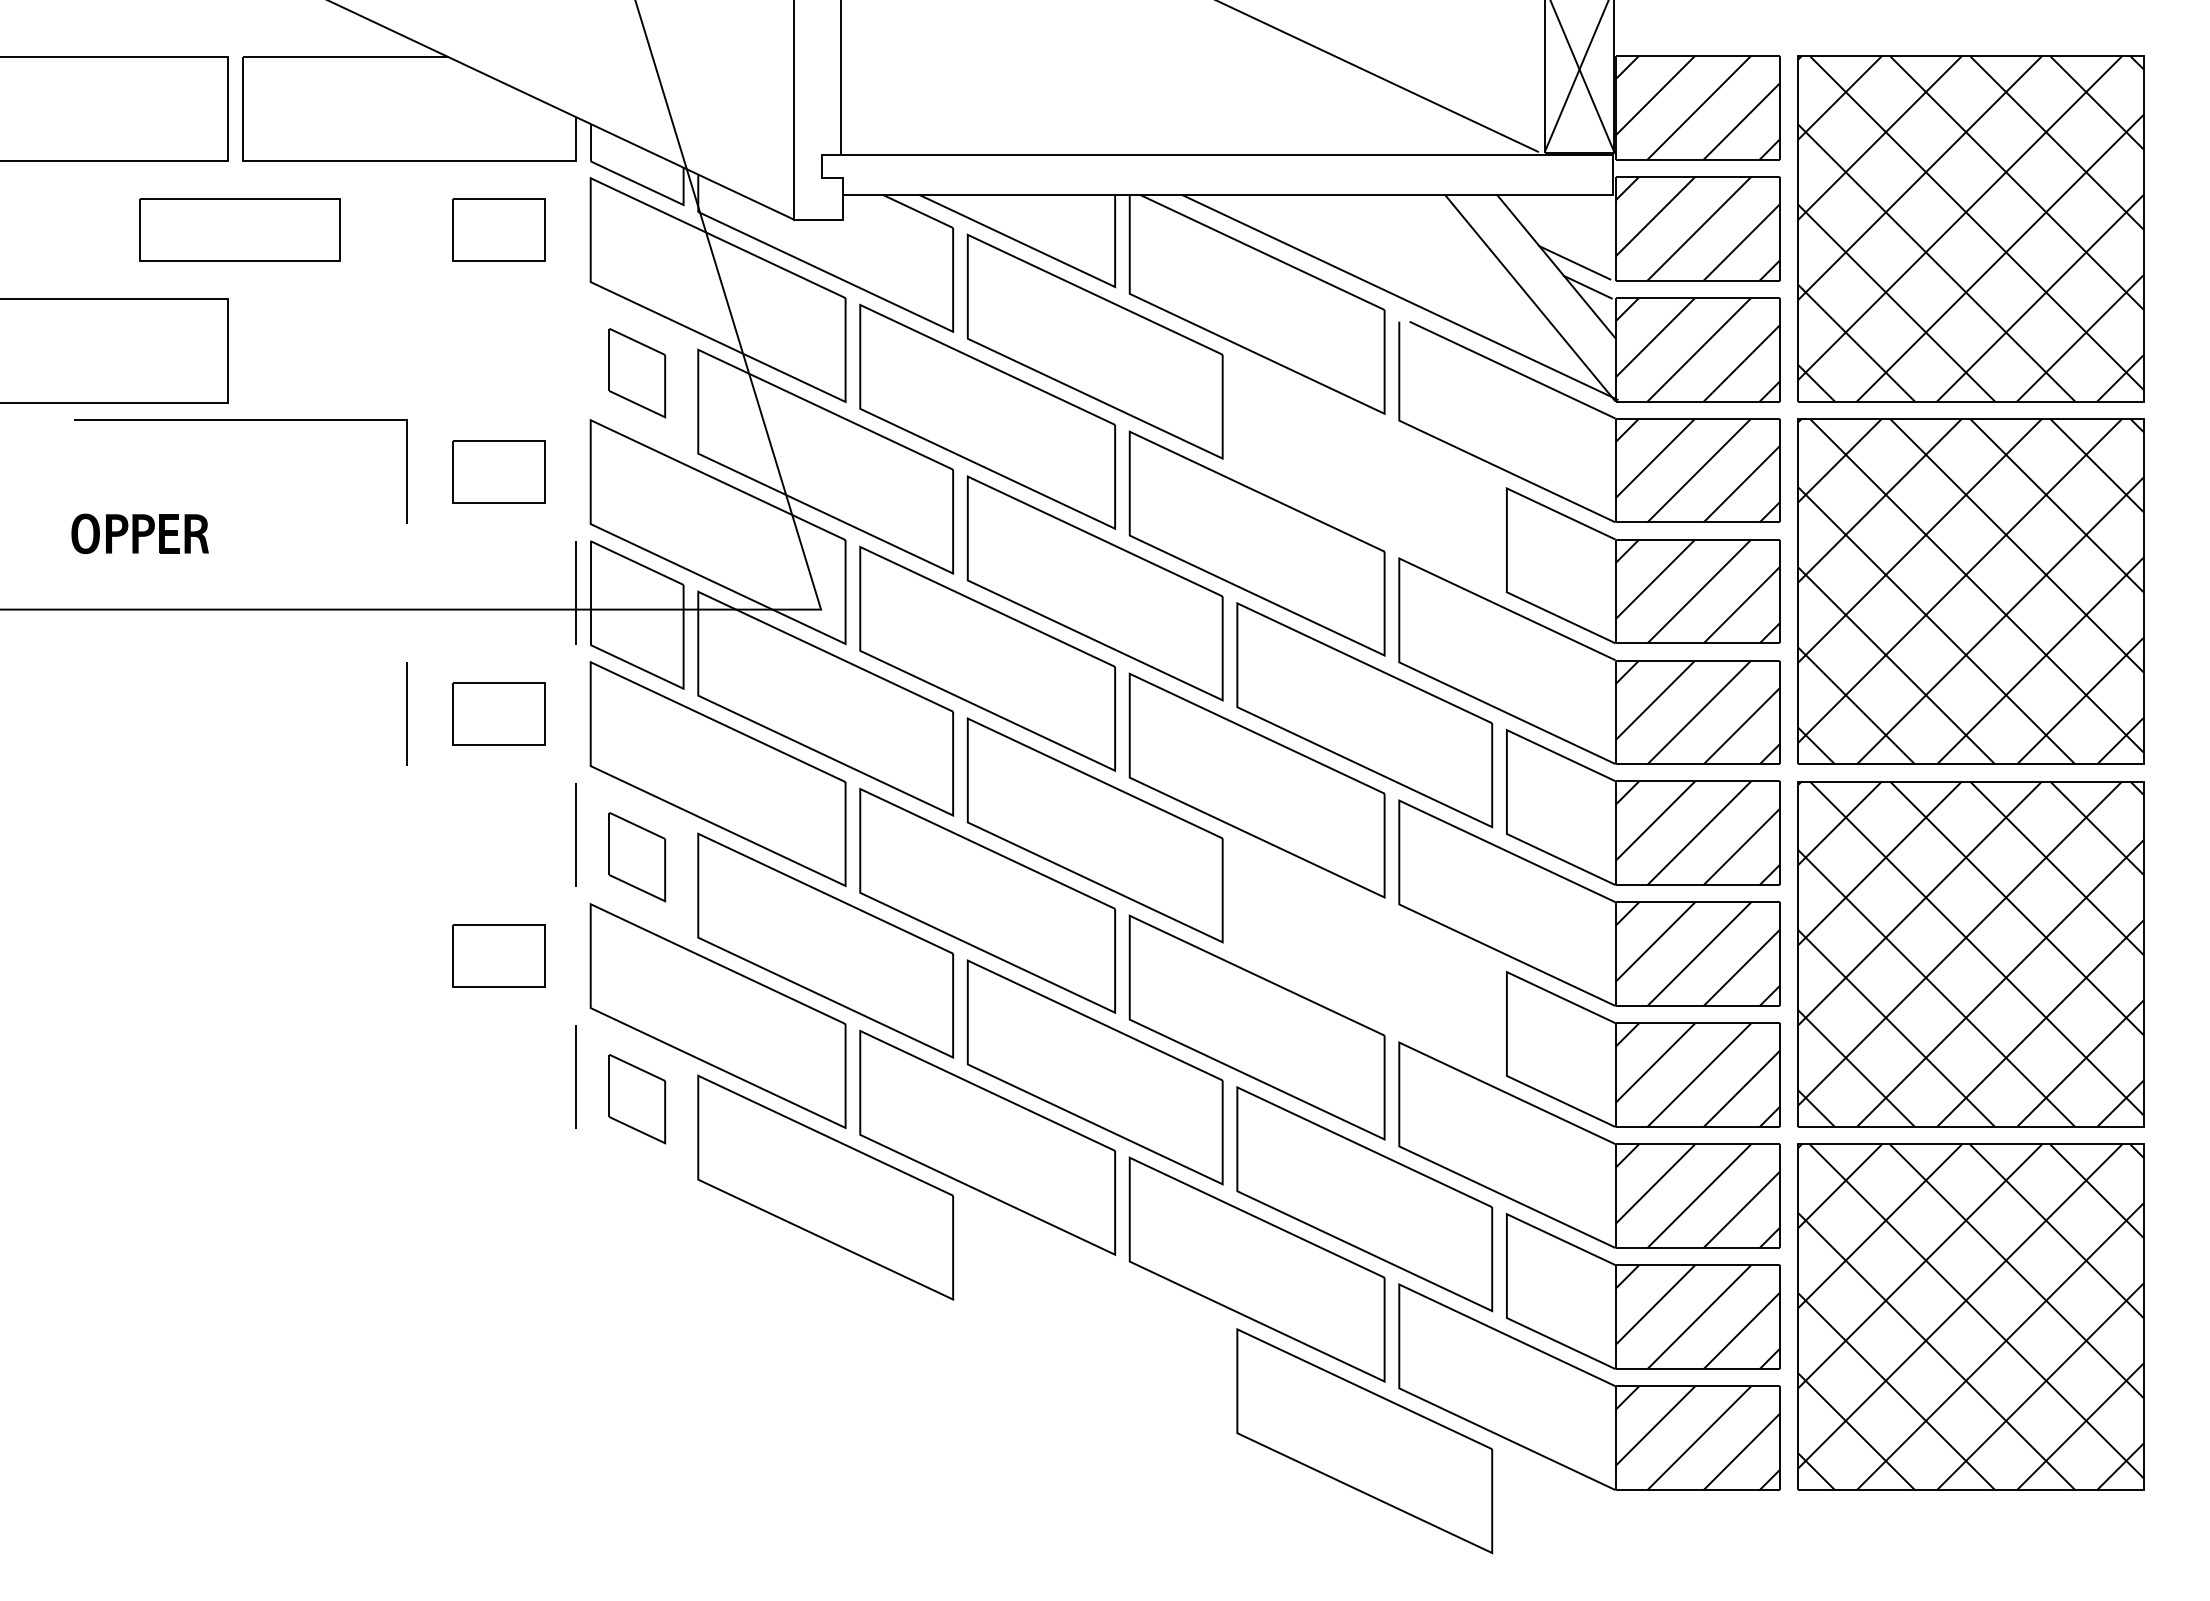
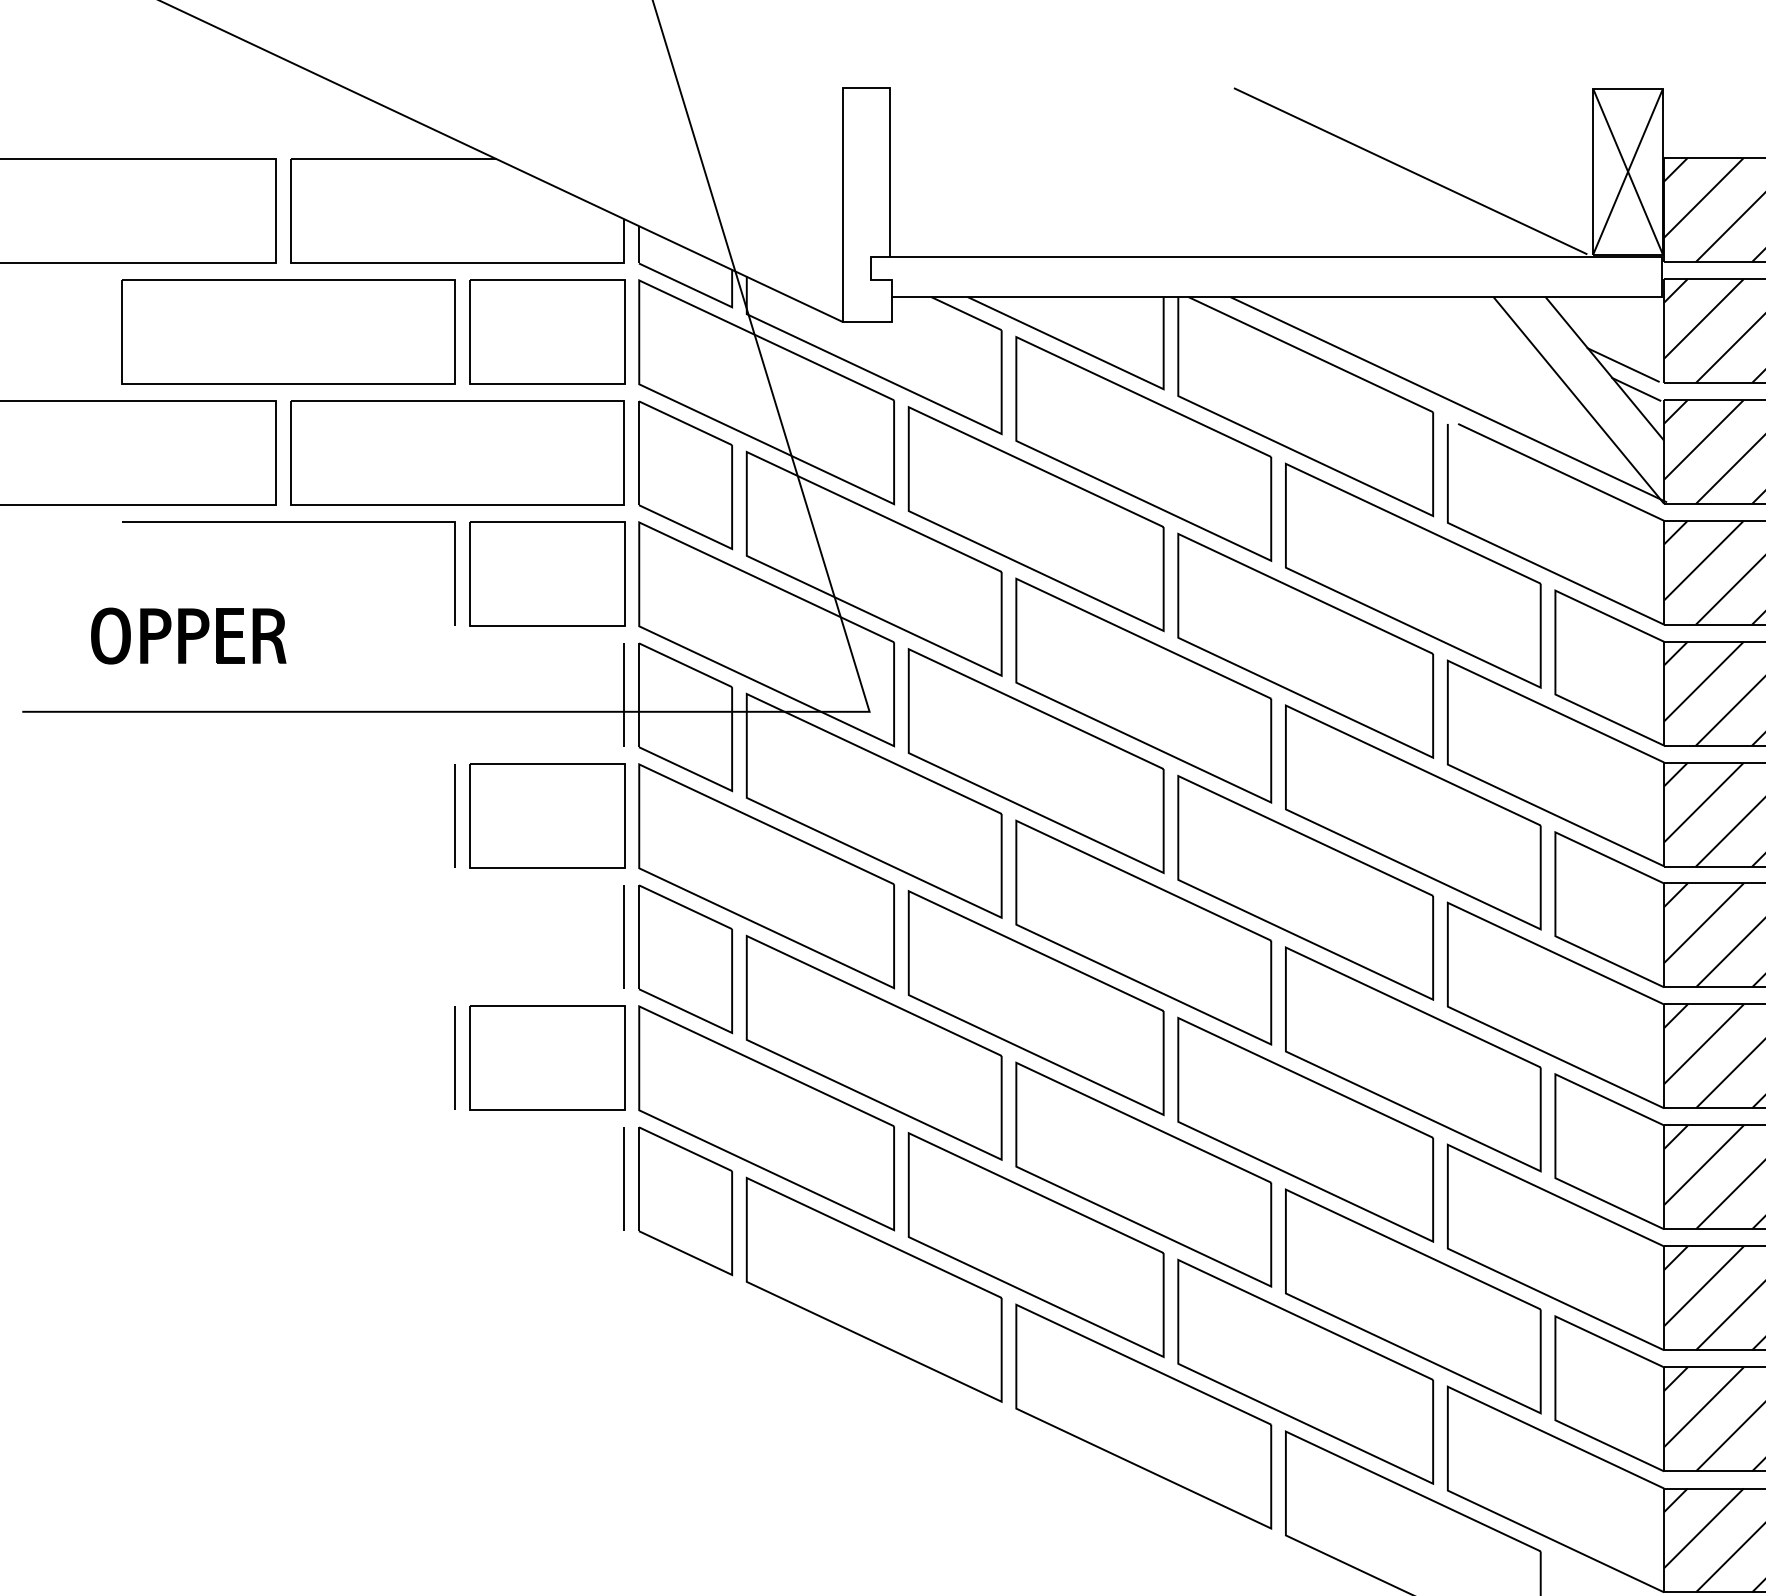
part: (240, 229) -> (289, 331), size x1.67
part: (498, 229) -> (547, 331), size x1.67
part: (409, 350) -> (458, 452), added
part: (637, 372) -> (686, 474), size x1.67
part: (498, 471) -> (547, 573), size x1.67
part: (1364, 473) -> (1413, 575), added
part: (139, 533) -> (188, 635), size x1.43
part: (498, 713) -> (547, 815), size x1.67
part: (637, 856) -> (686, 958), size x1.67
line: (406, 955) -> (455, 1057), added
part: (498, 955) -> (547, 1057), size x1.67
part: (1364, 957) -> (1413, 1059), added
part: (637, 1098) -> (686, 1200), size x1.67
part: (1094, 1314) -> (1143, 1416), added

